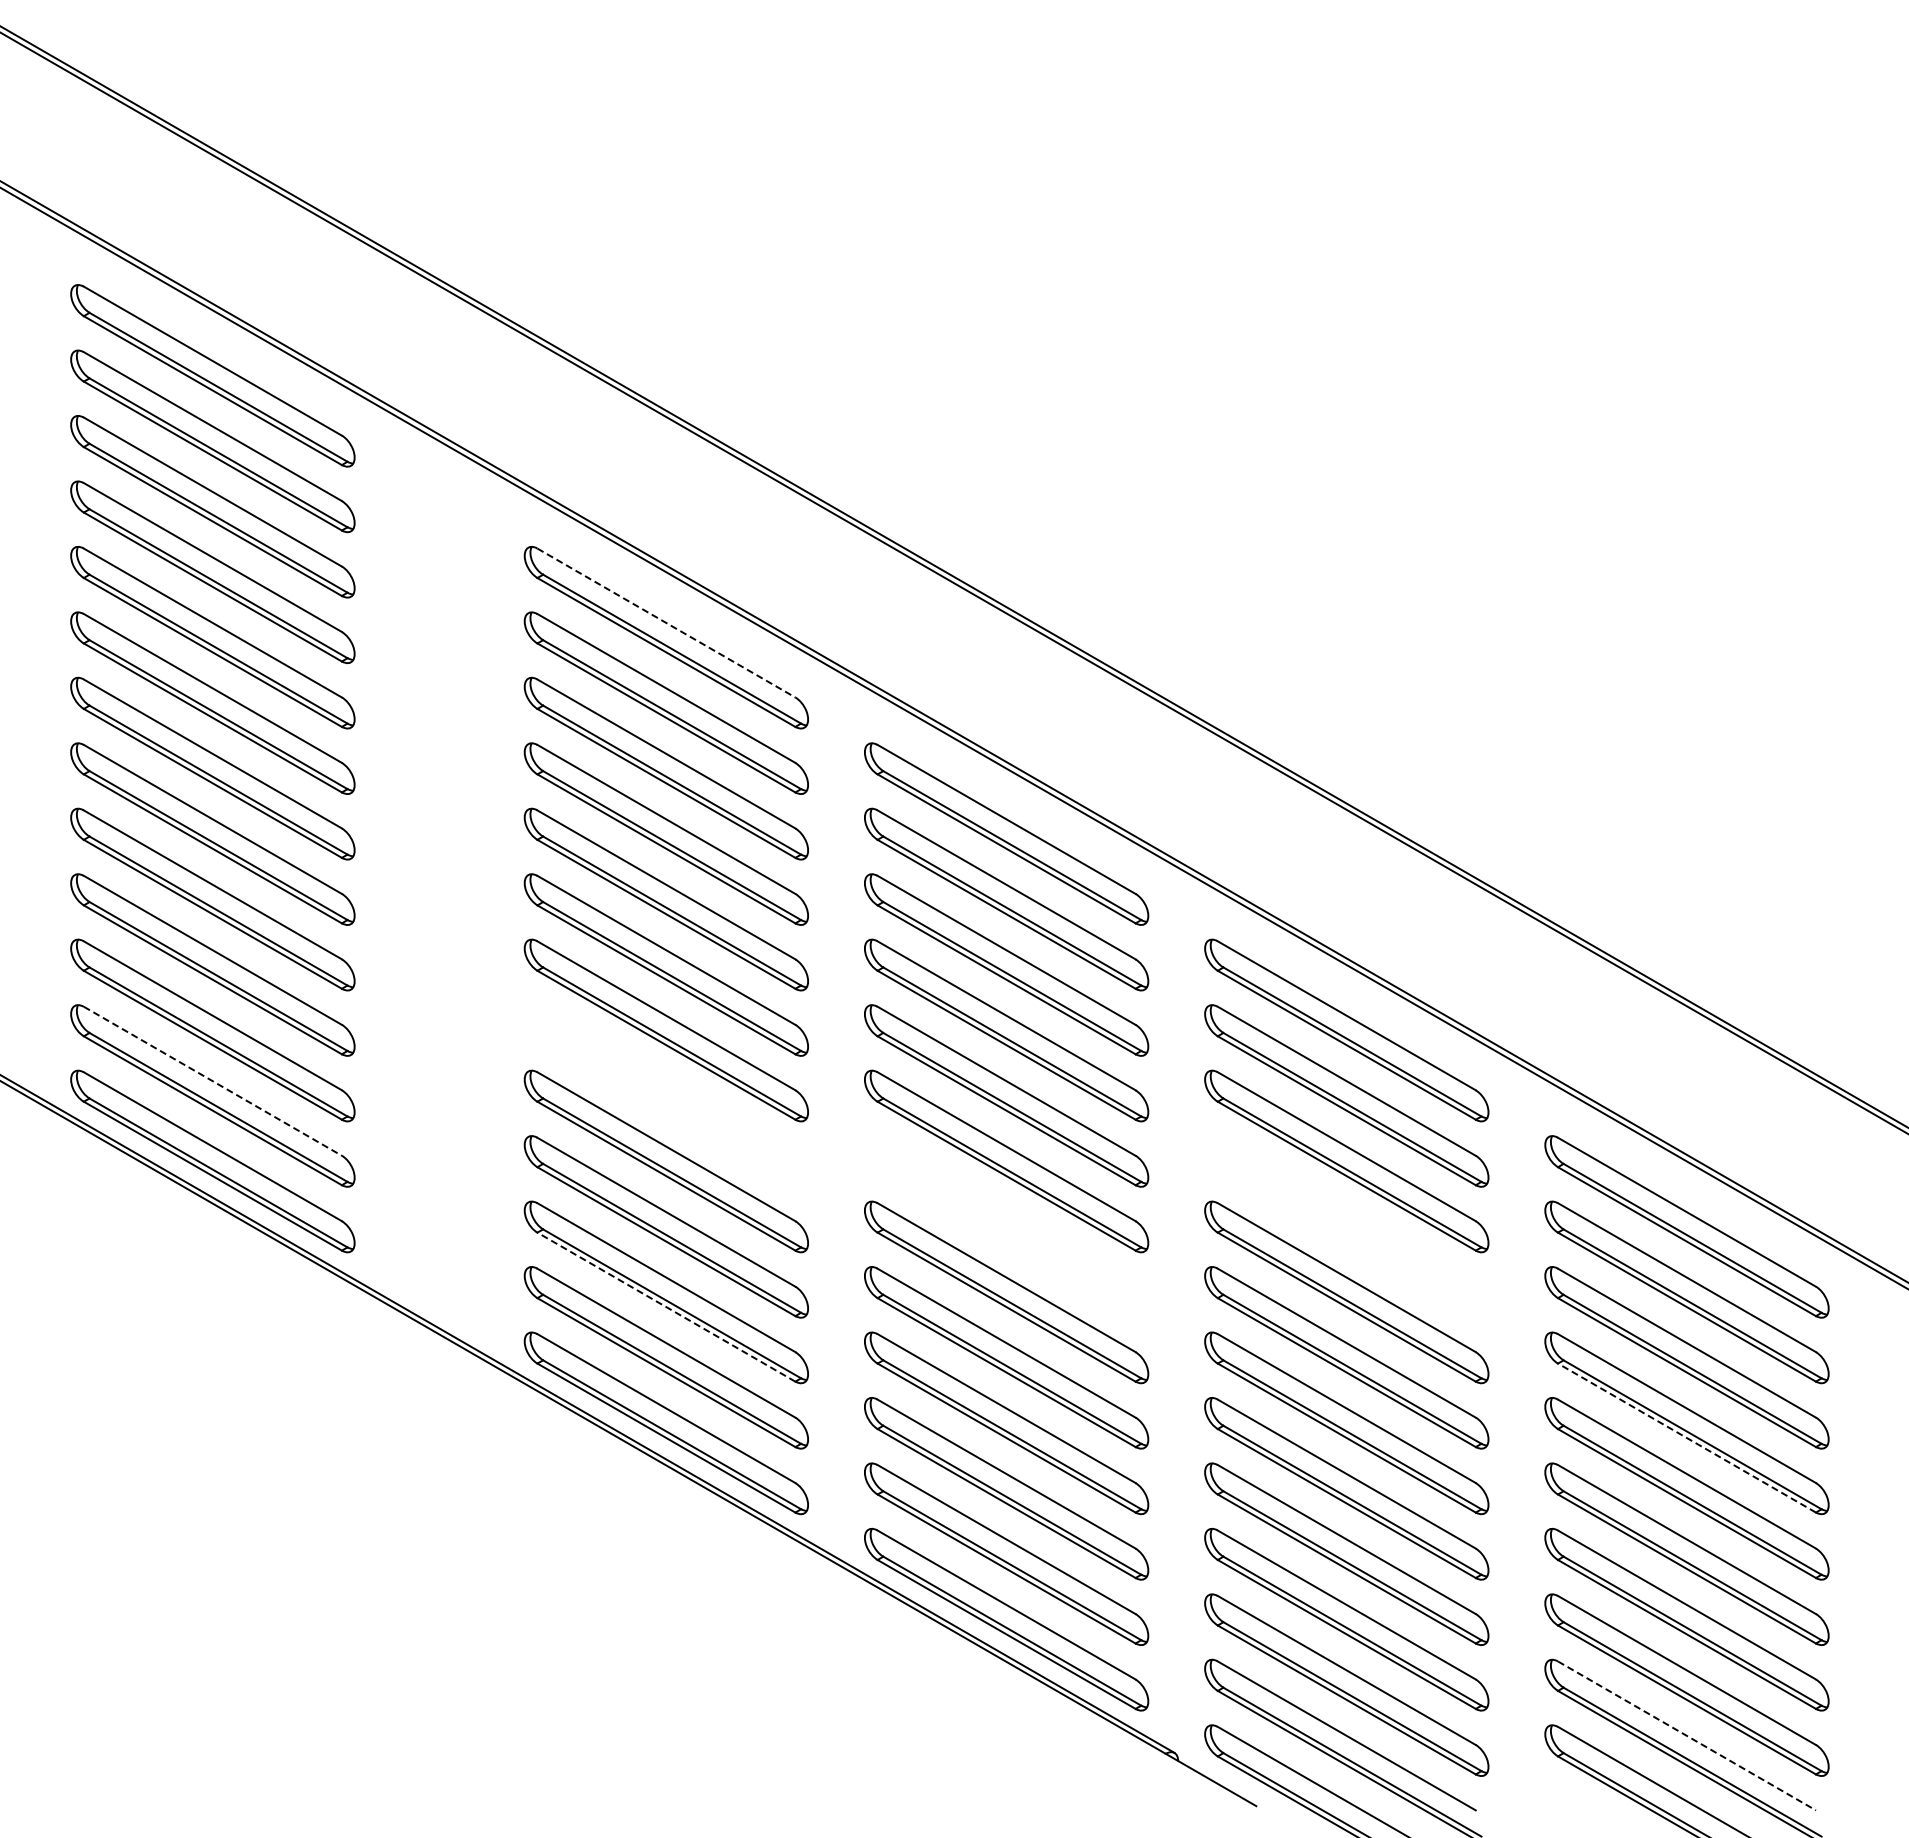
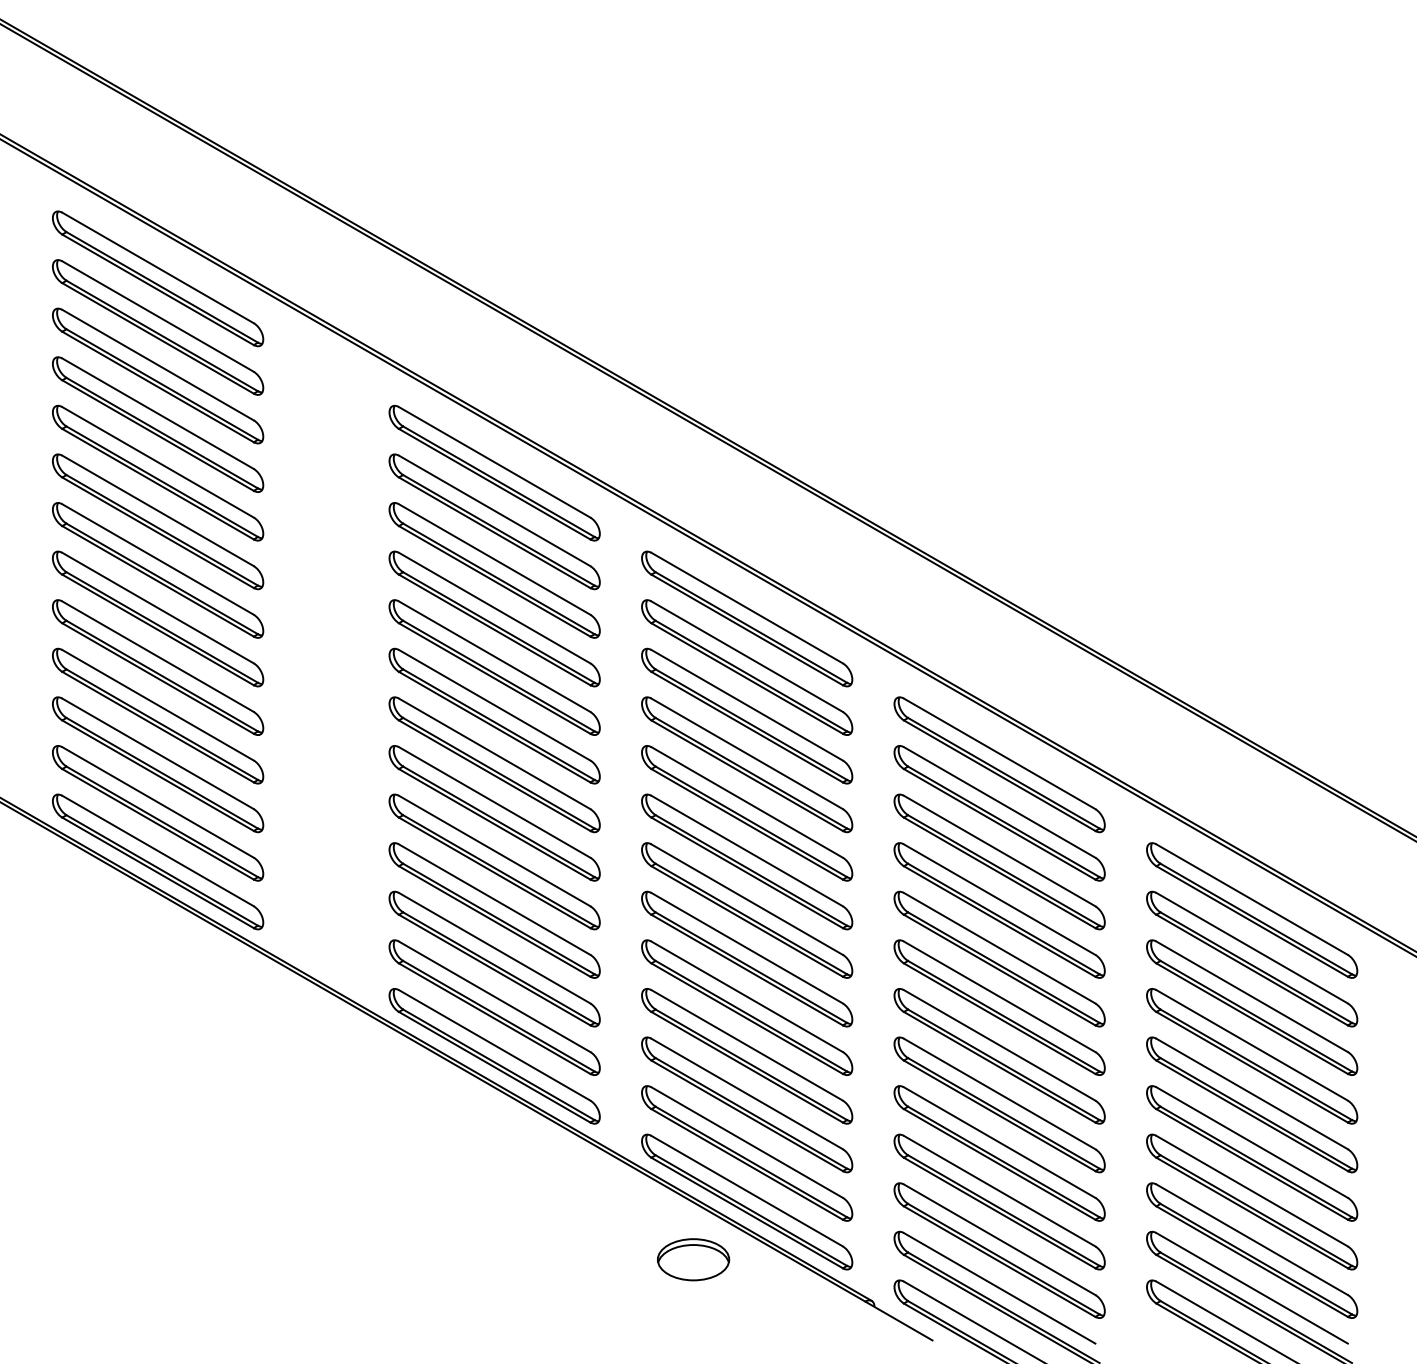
line: (666, 623) -> (494, 462), dashed -> solid
line: (212, 1081) -> (157, 802), dashed -> solid
part: (665, 1095) -> (494, 812), added
part: (1006, 1226) -> (747, 910), added
part: (1346, 1226) -> (999, 910), added
line: (666, 1307) -> (494, 970), dashed -> solid
line: (1687, 1438) -> (1252, 1067), dashed -> solid
part: (934, 1697) -> (693, 1259), added
line: (1687, 1735) -> (1252, 1288), dashed -> solid

